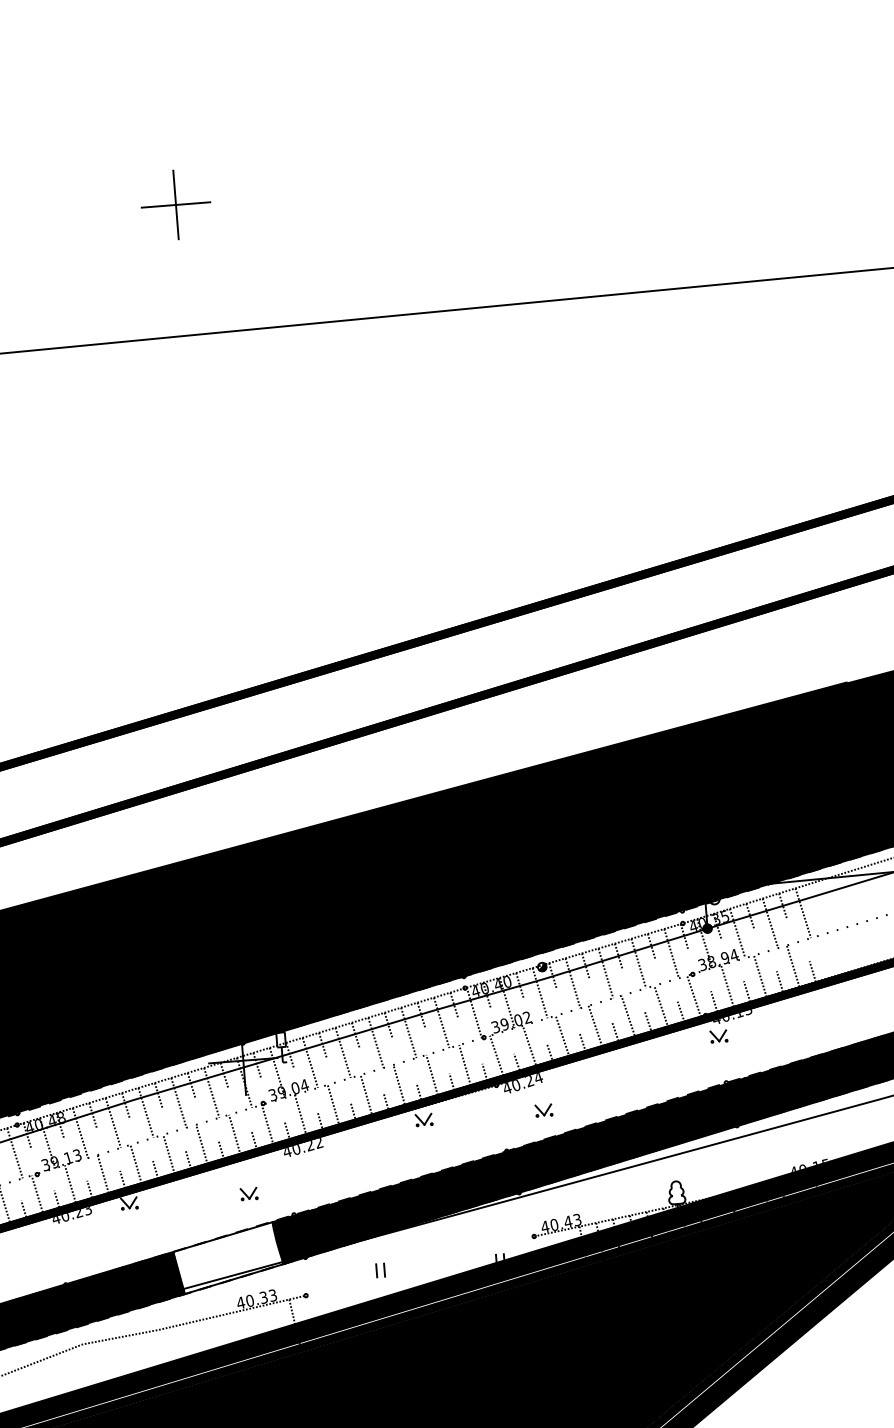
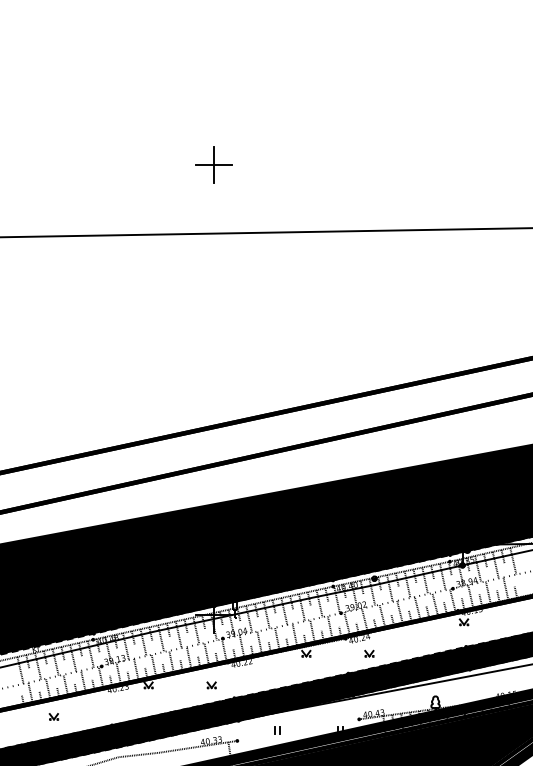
fill: (228, 1258) -> (198, 718), added

